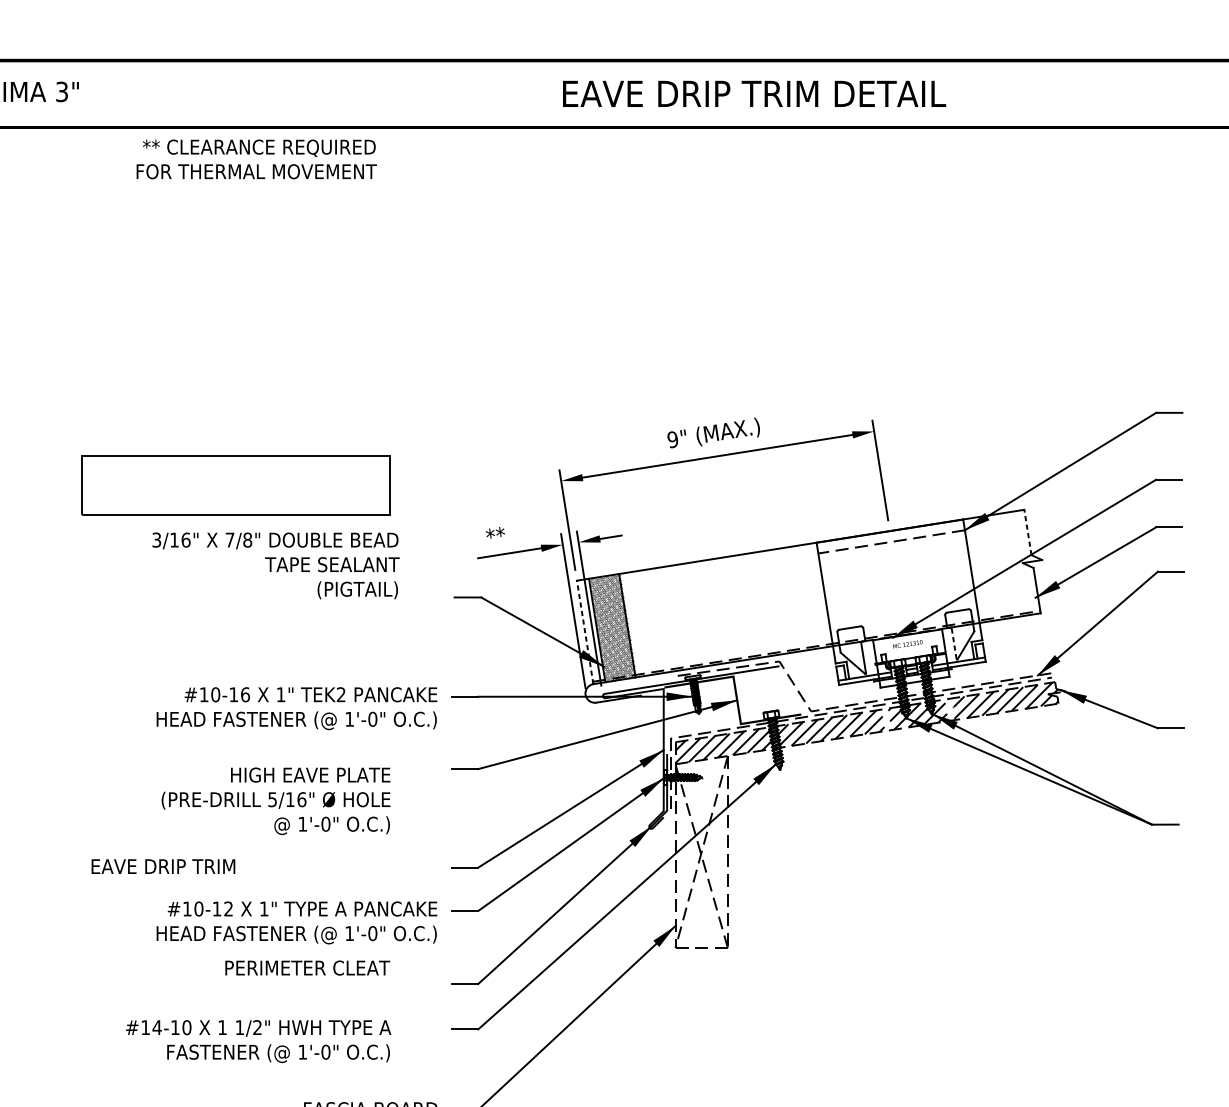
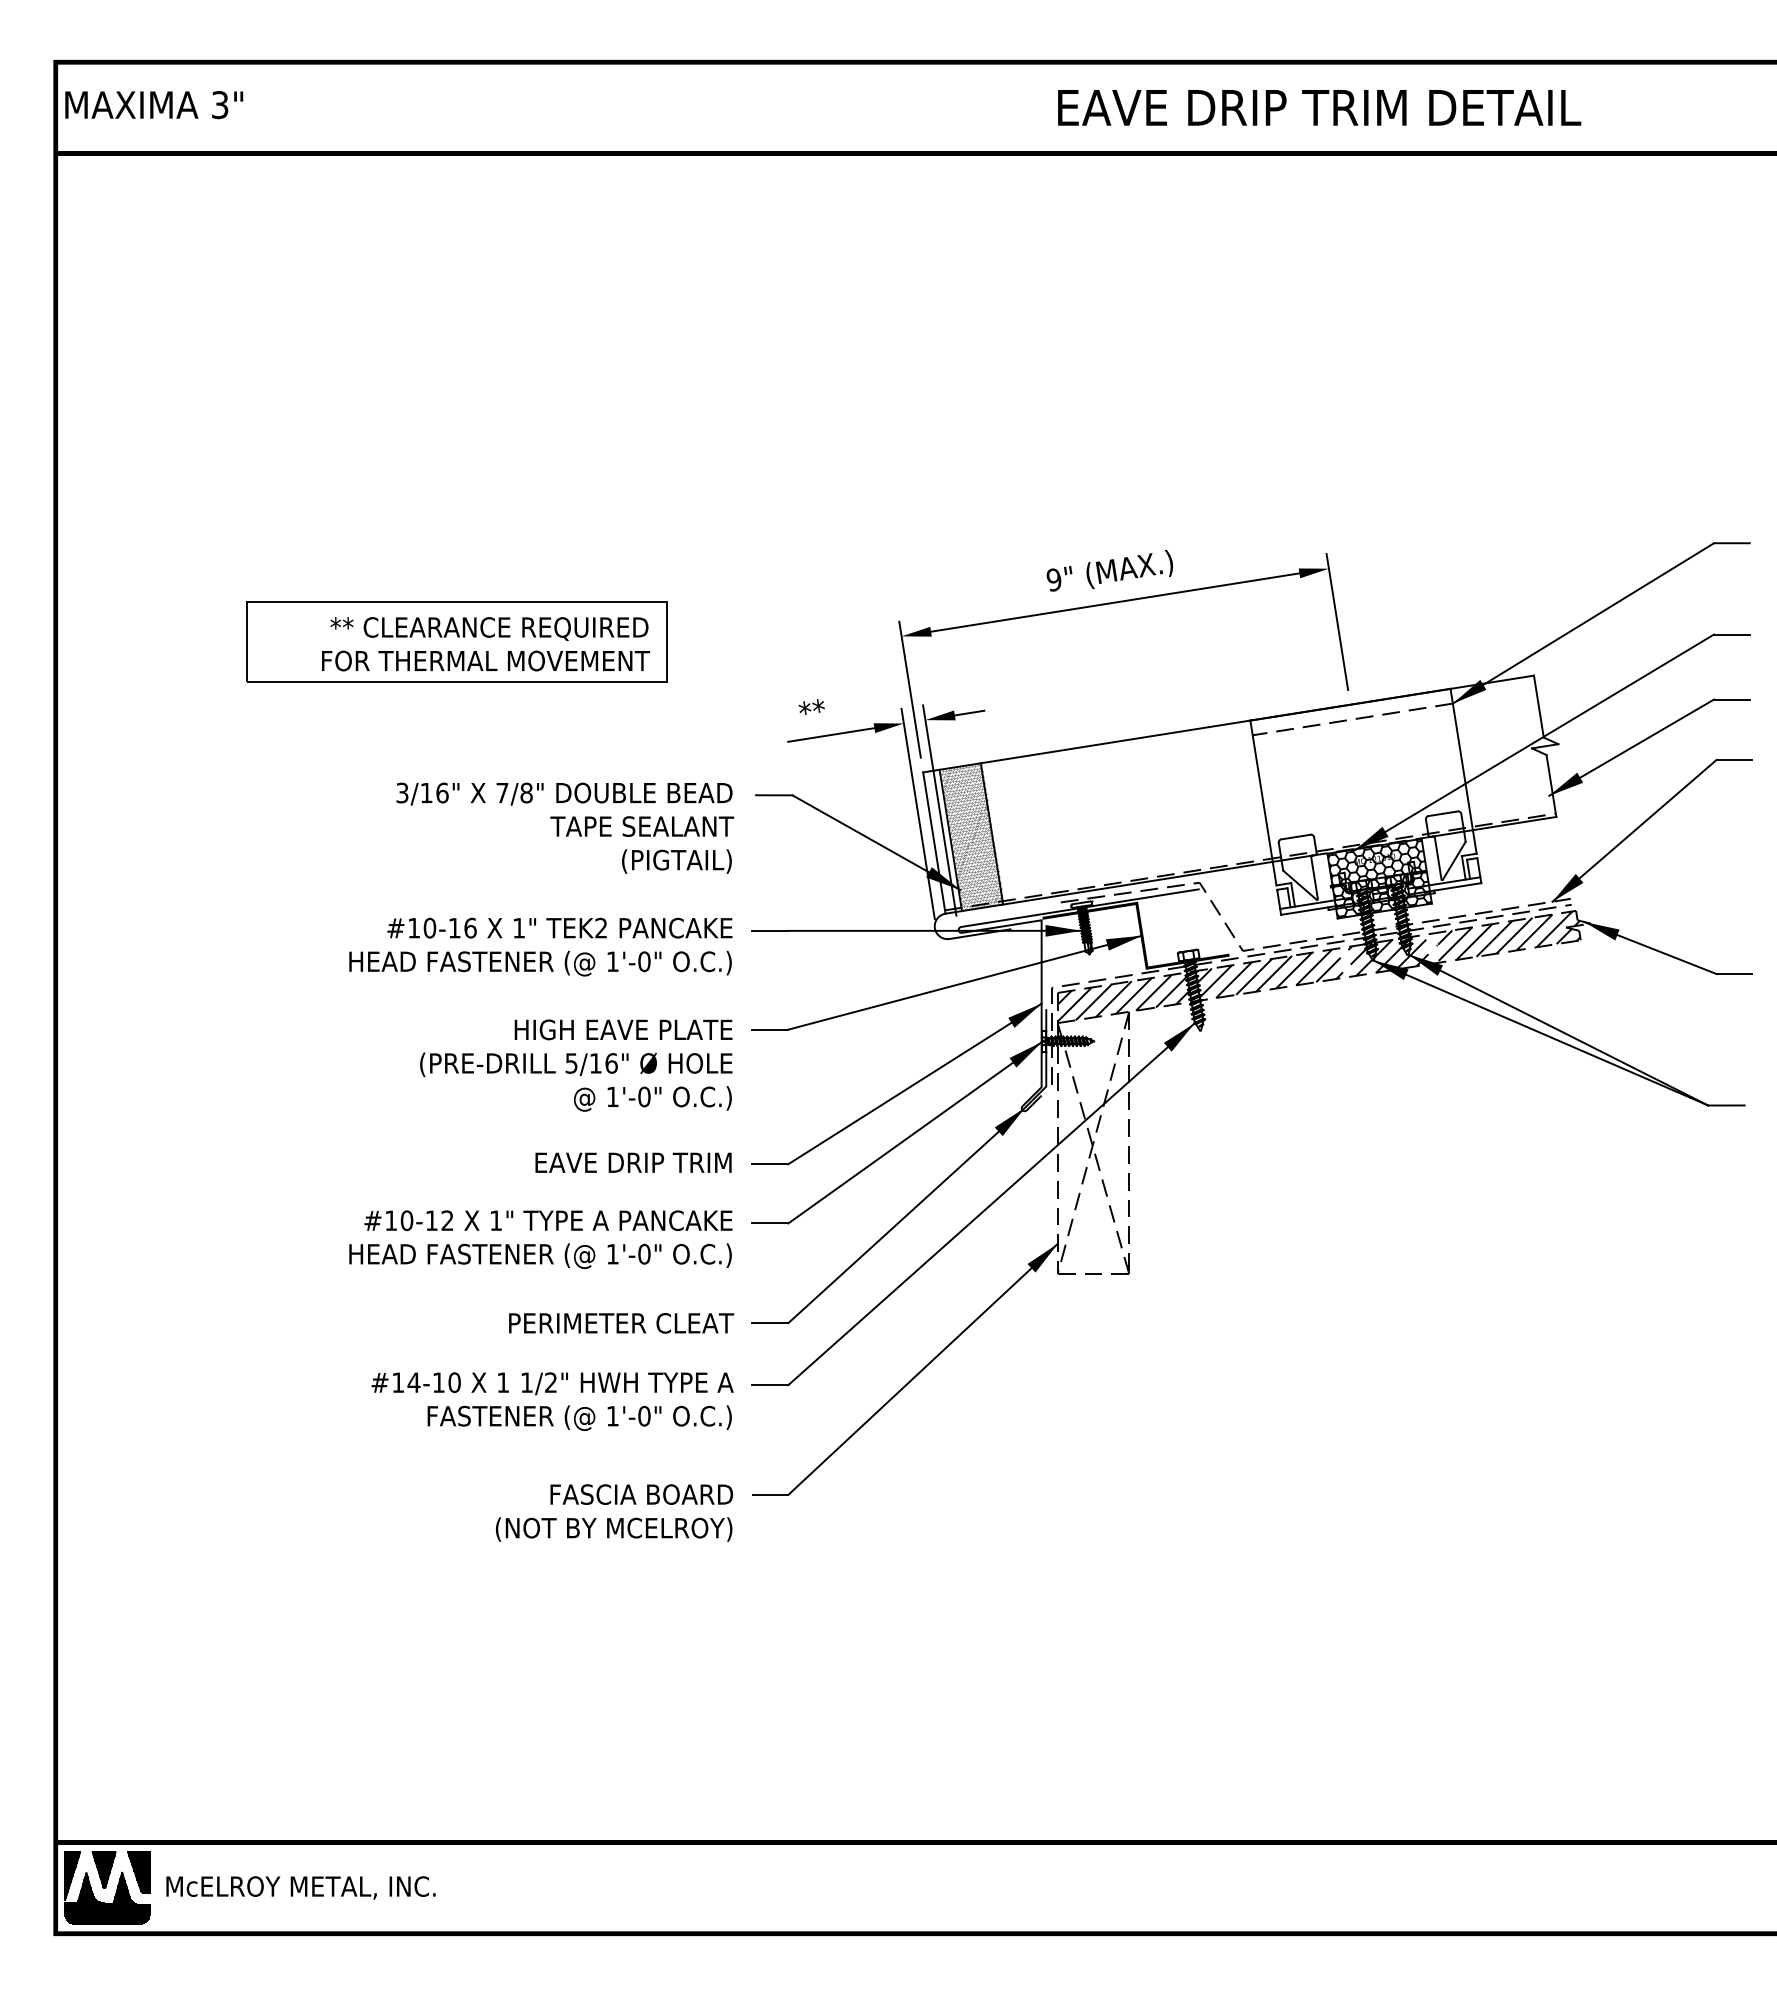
text: (754, 93) -> (1319, 107), moved
text: (256, 159) -> (485, 644), moved
line: (1027, 532) -> (1538, 706), dashed -> solid
text: (276, 565) -> (565, 827), moved
line: (585, 632) -> (934, 843), dashed -> solid
line: (954, 643) -> (1438, 858), dashed -> solid
hatch: (911, 658) -> (1379, 878), added
text: (276, 801) -> (576, 1065), moved
text: (163, 866) -> (633, 1162), moved
text: (307, 968) -> (621, 1323), moved
text: (258, 1041) -> (552, 1401), moved

